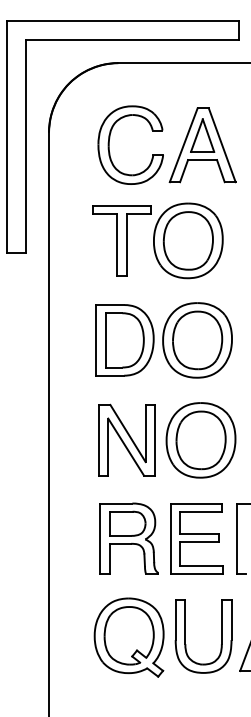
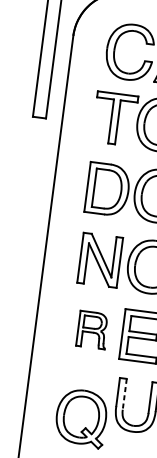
part: (128, 538) -> (92, 329), size x0.7
line: (185, 622) -> (124, 394), solid -> dashed
part: (128, 637) -> (80, 418), moved

